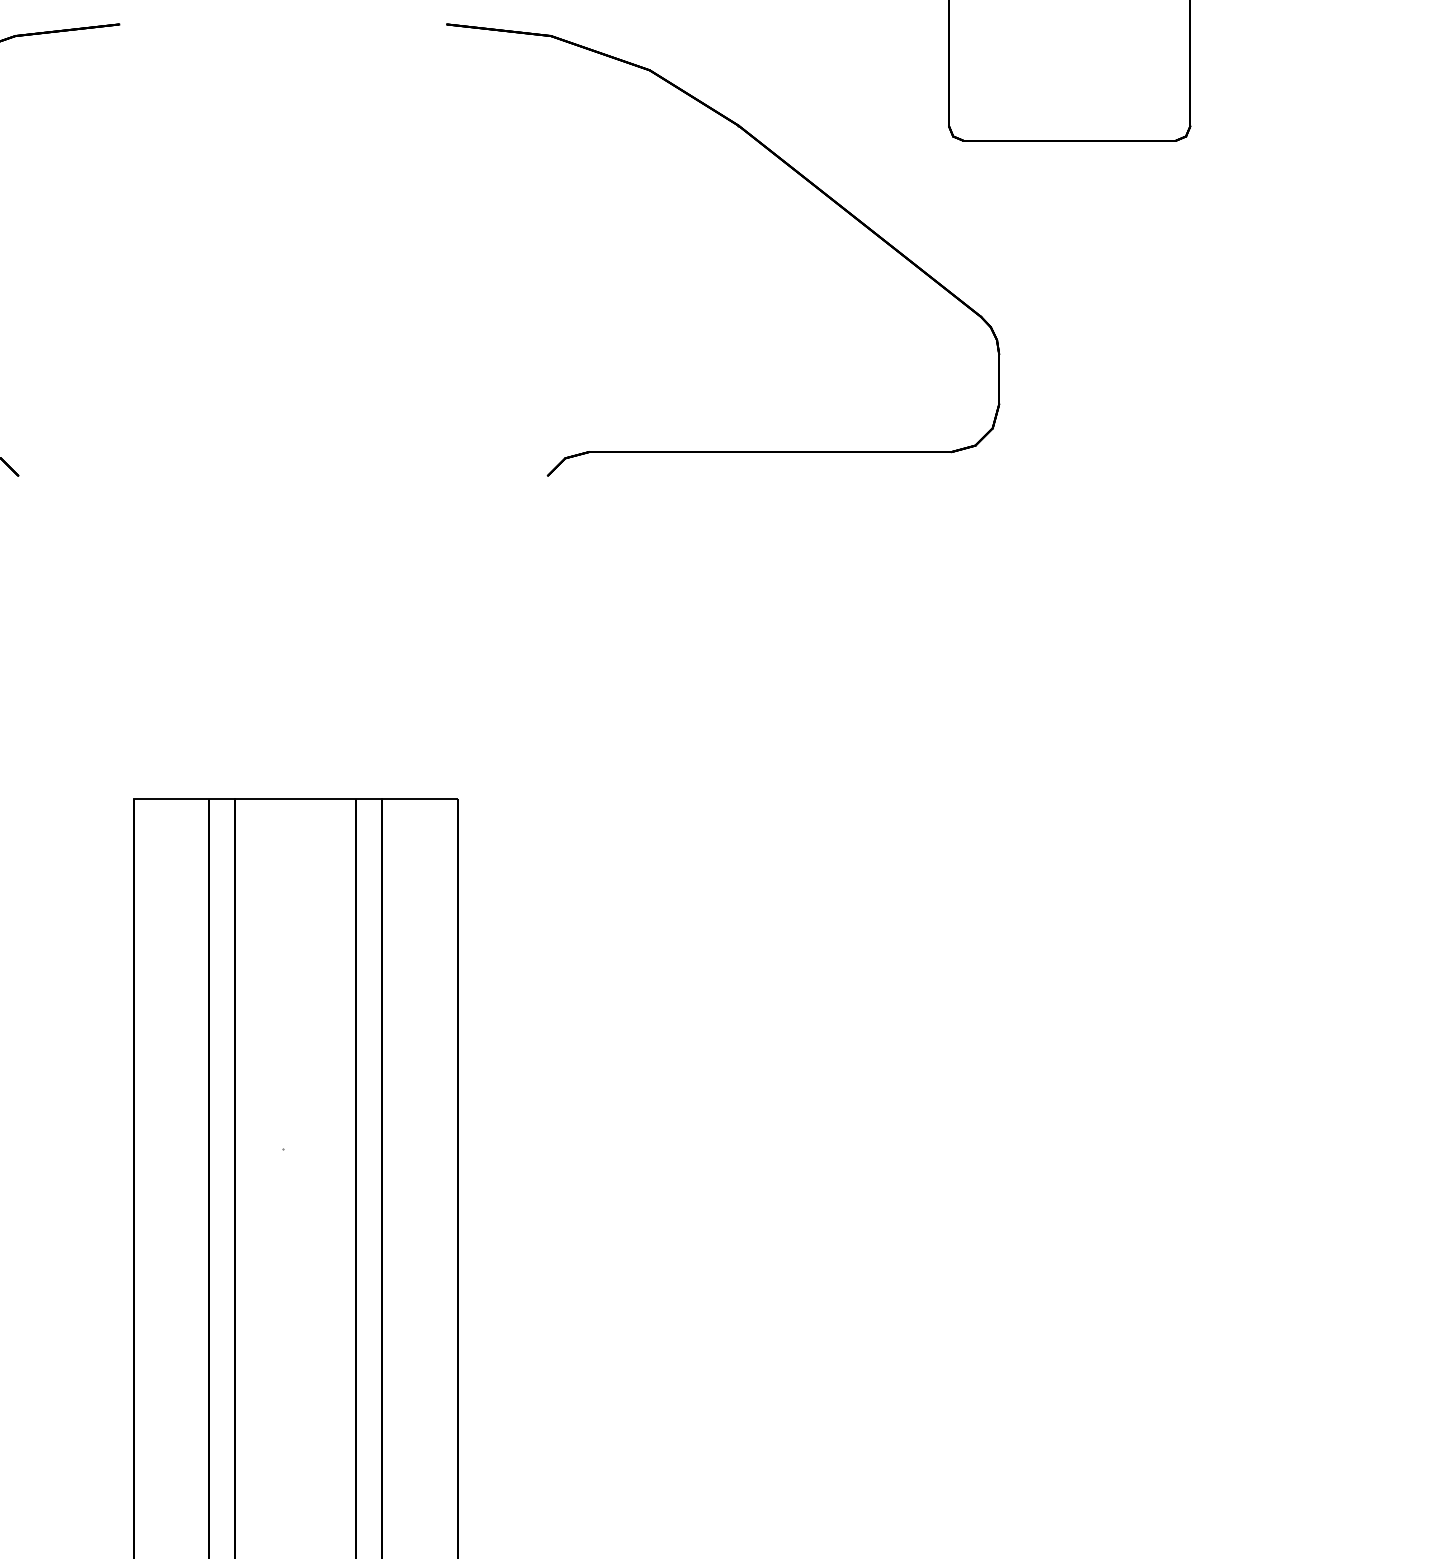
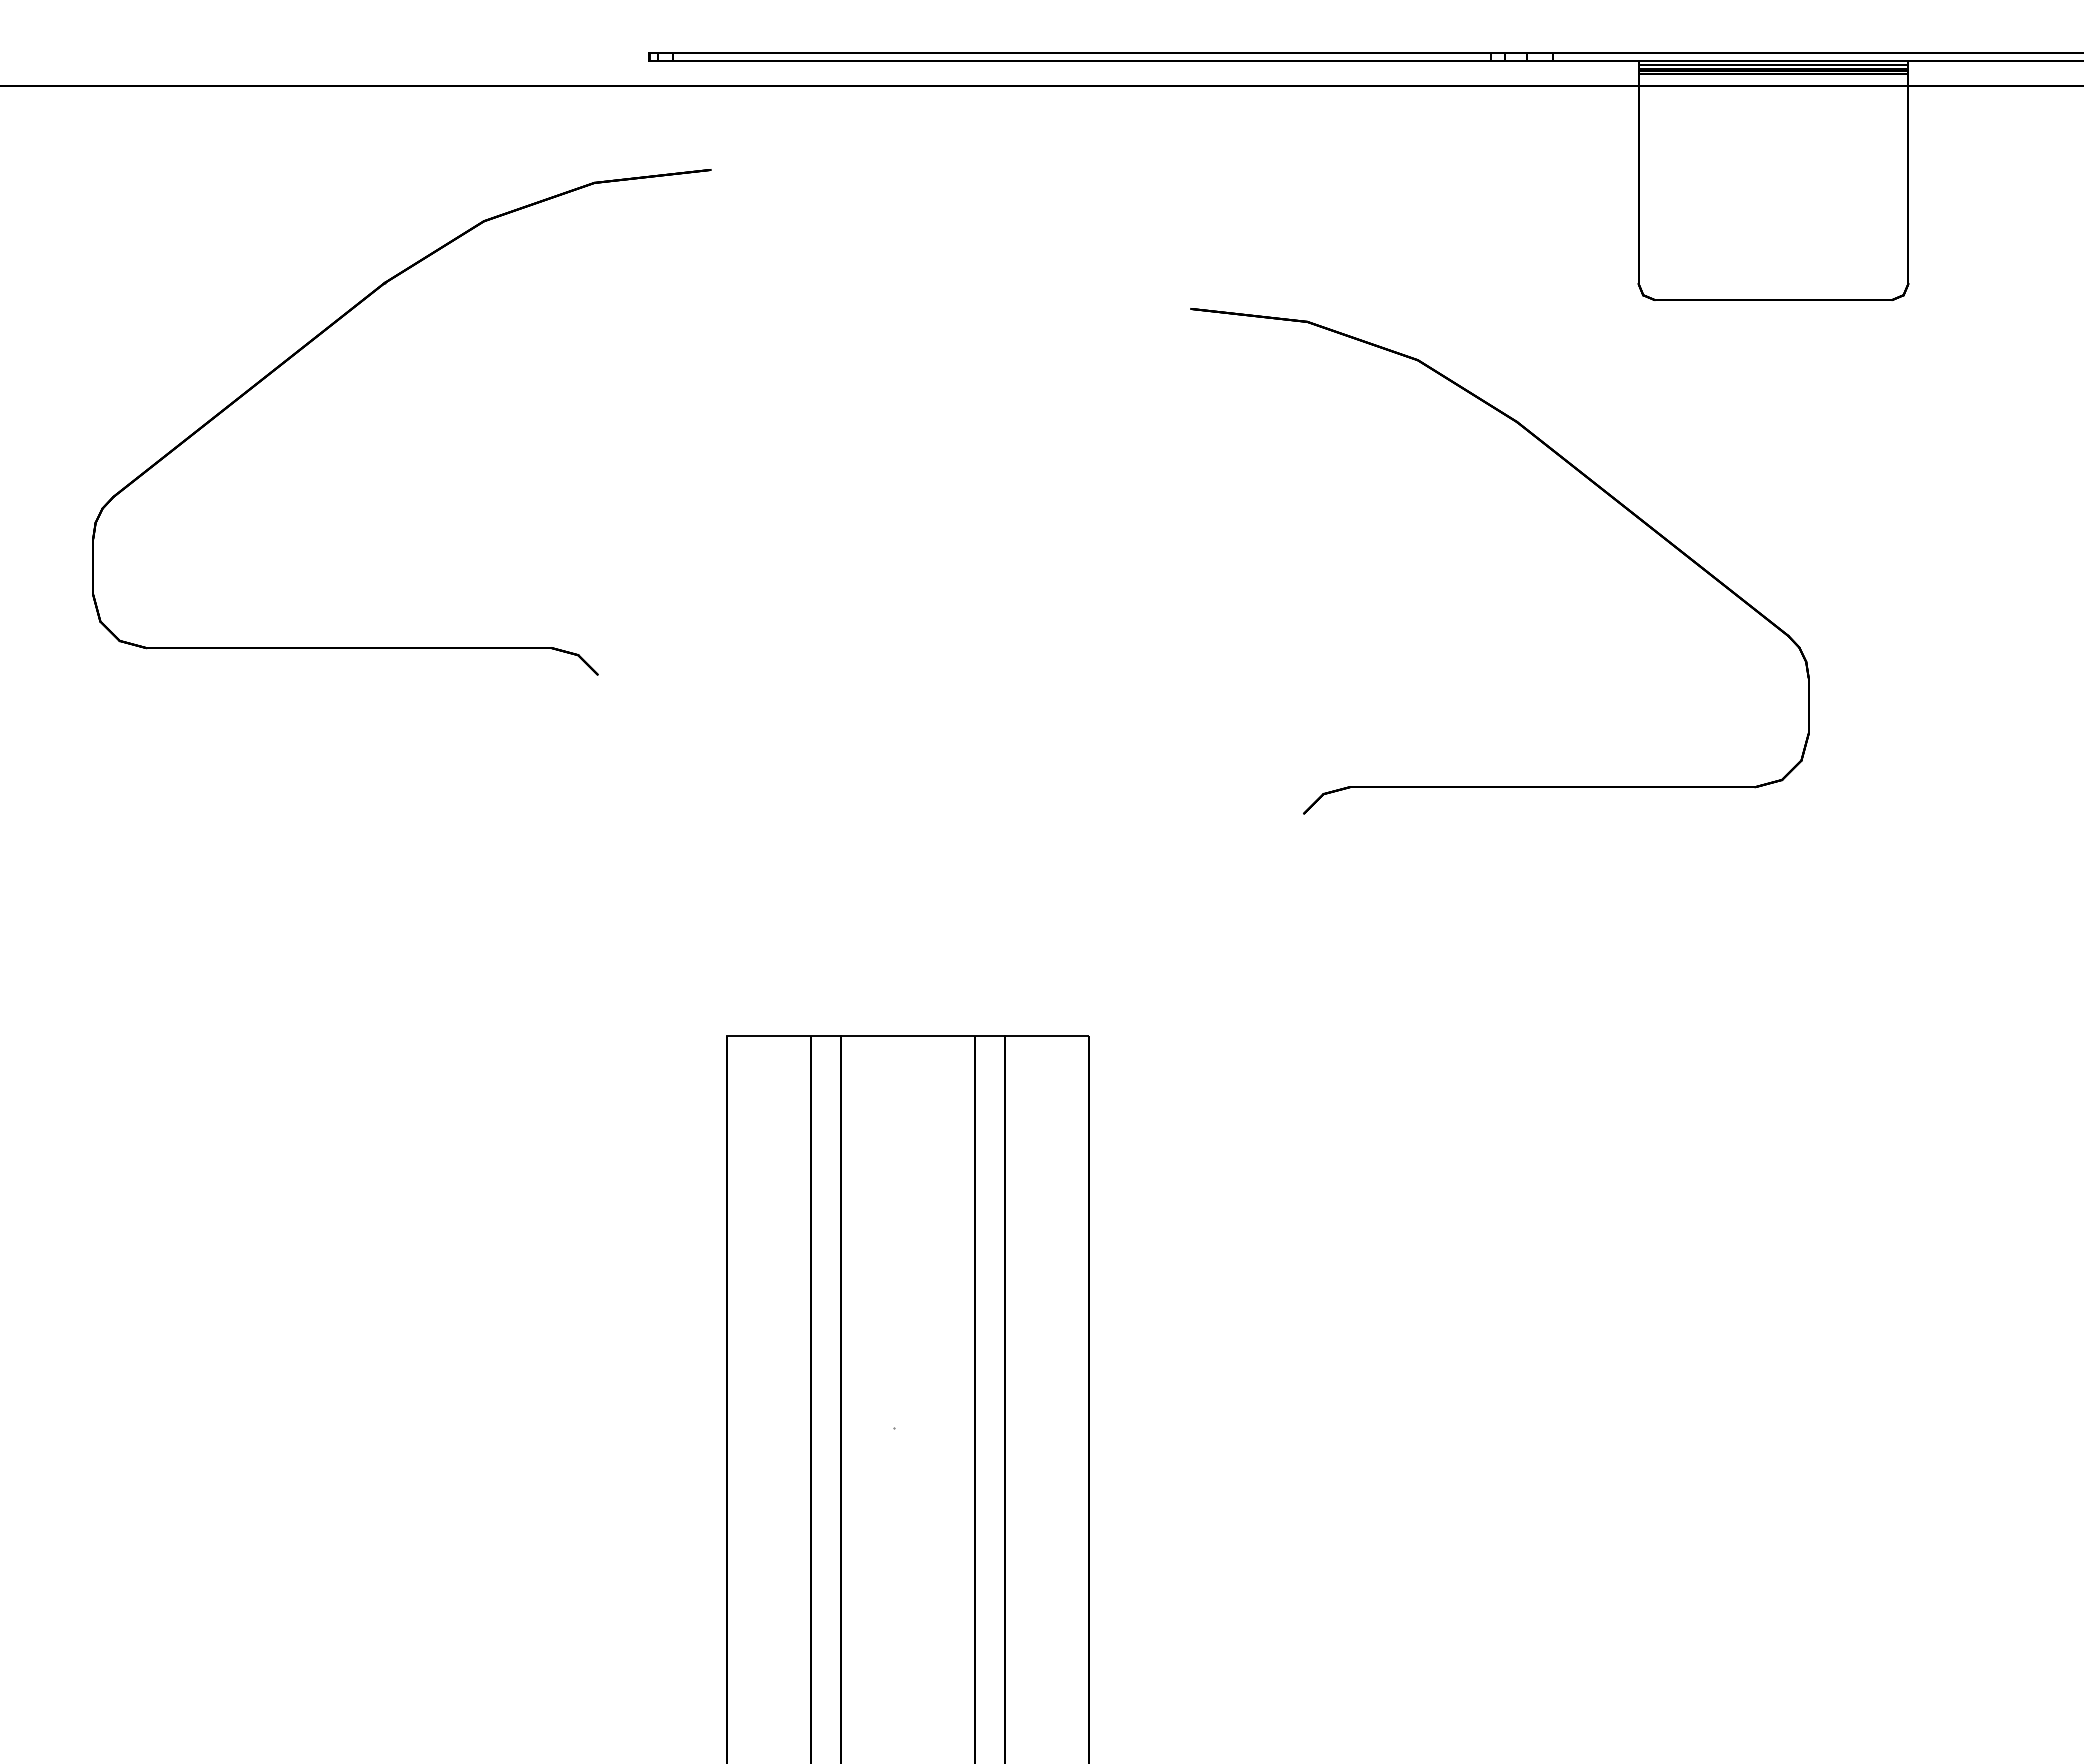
part: (788, 166) -> (1572, 467), moved

